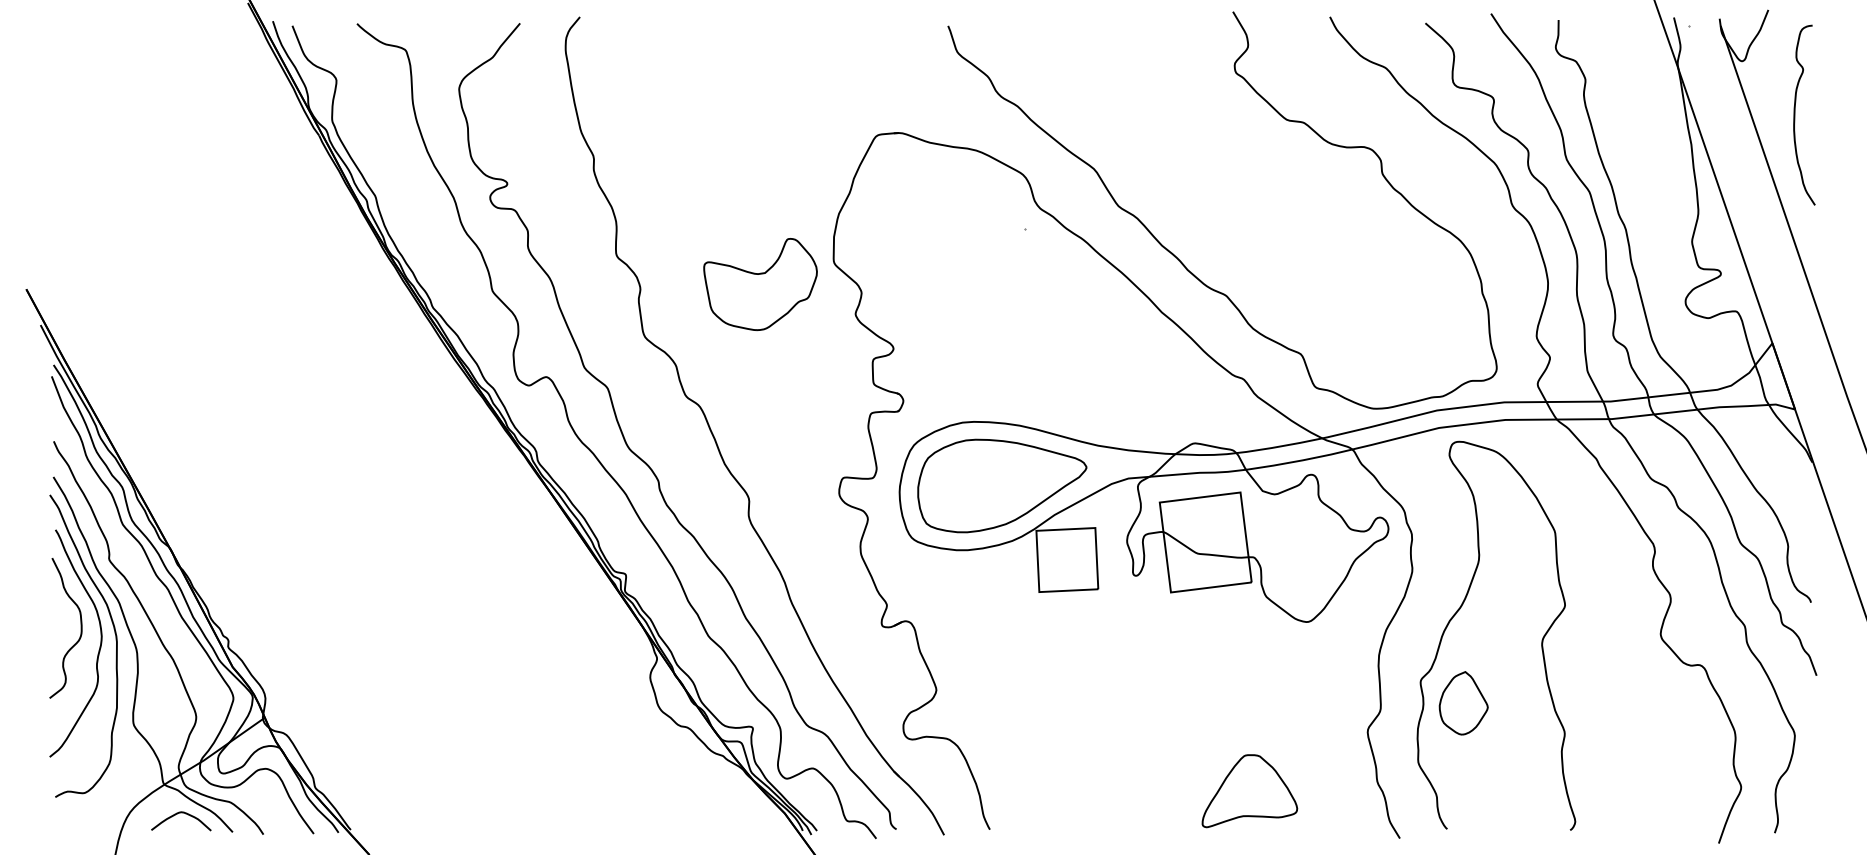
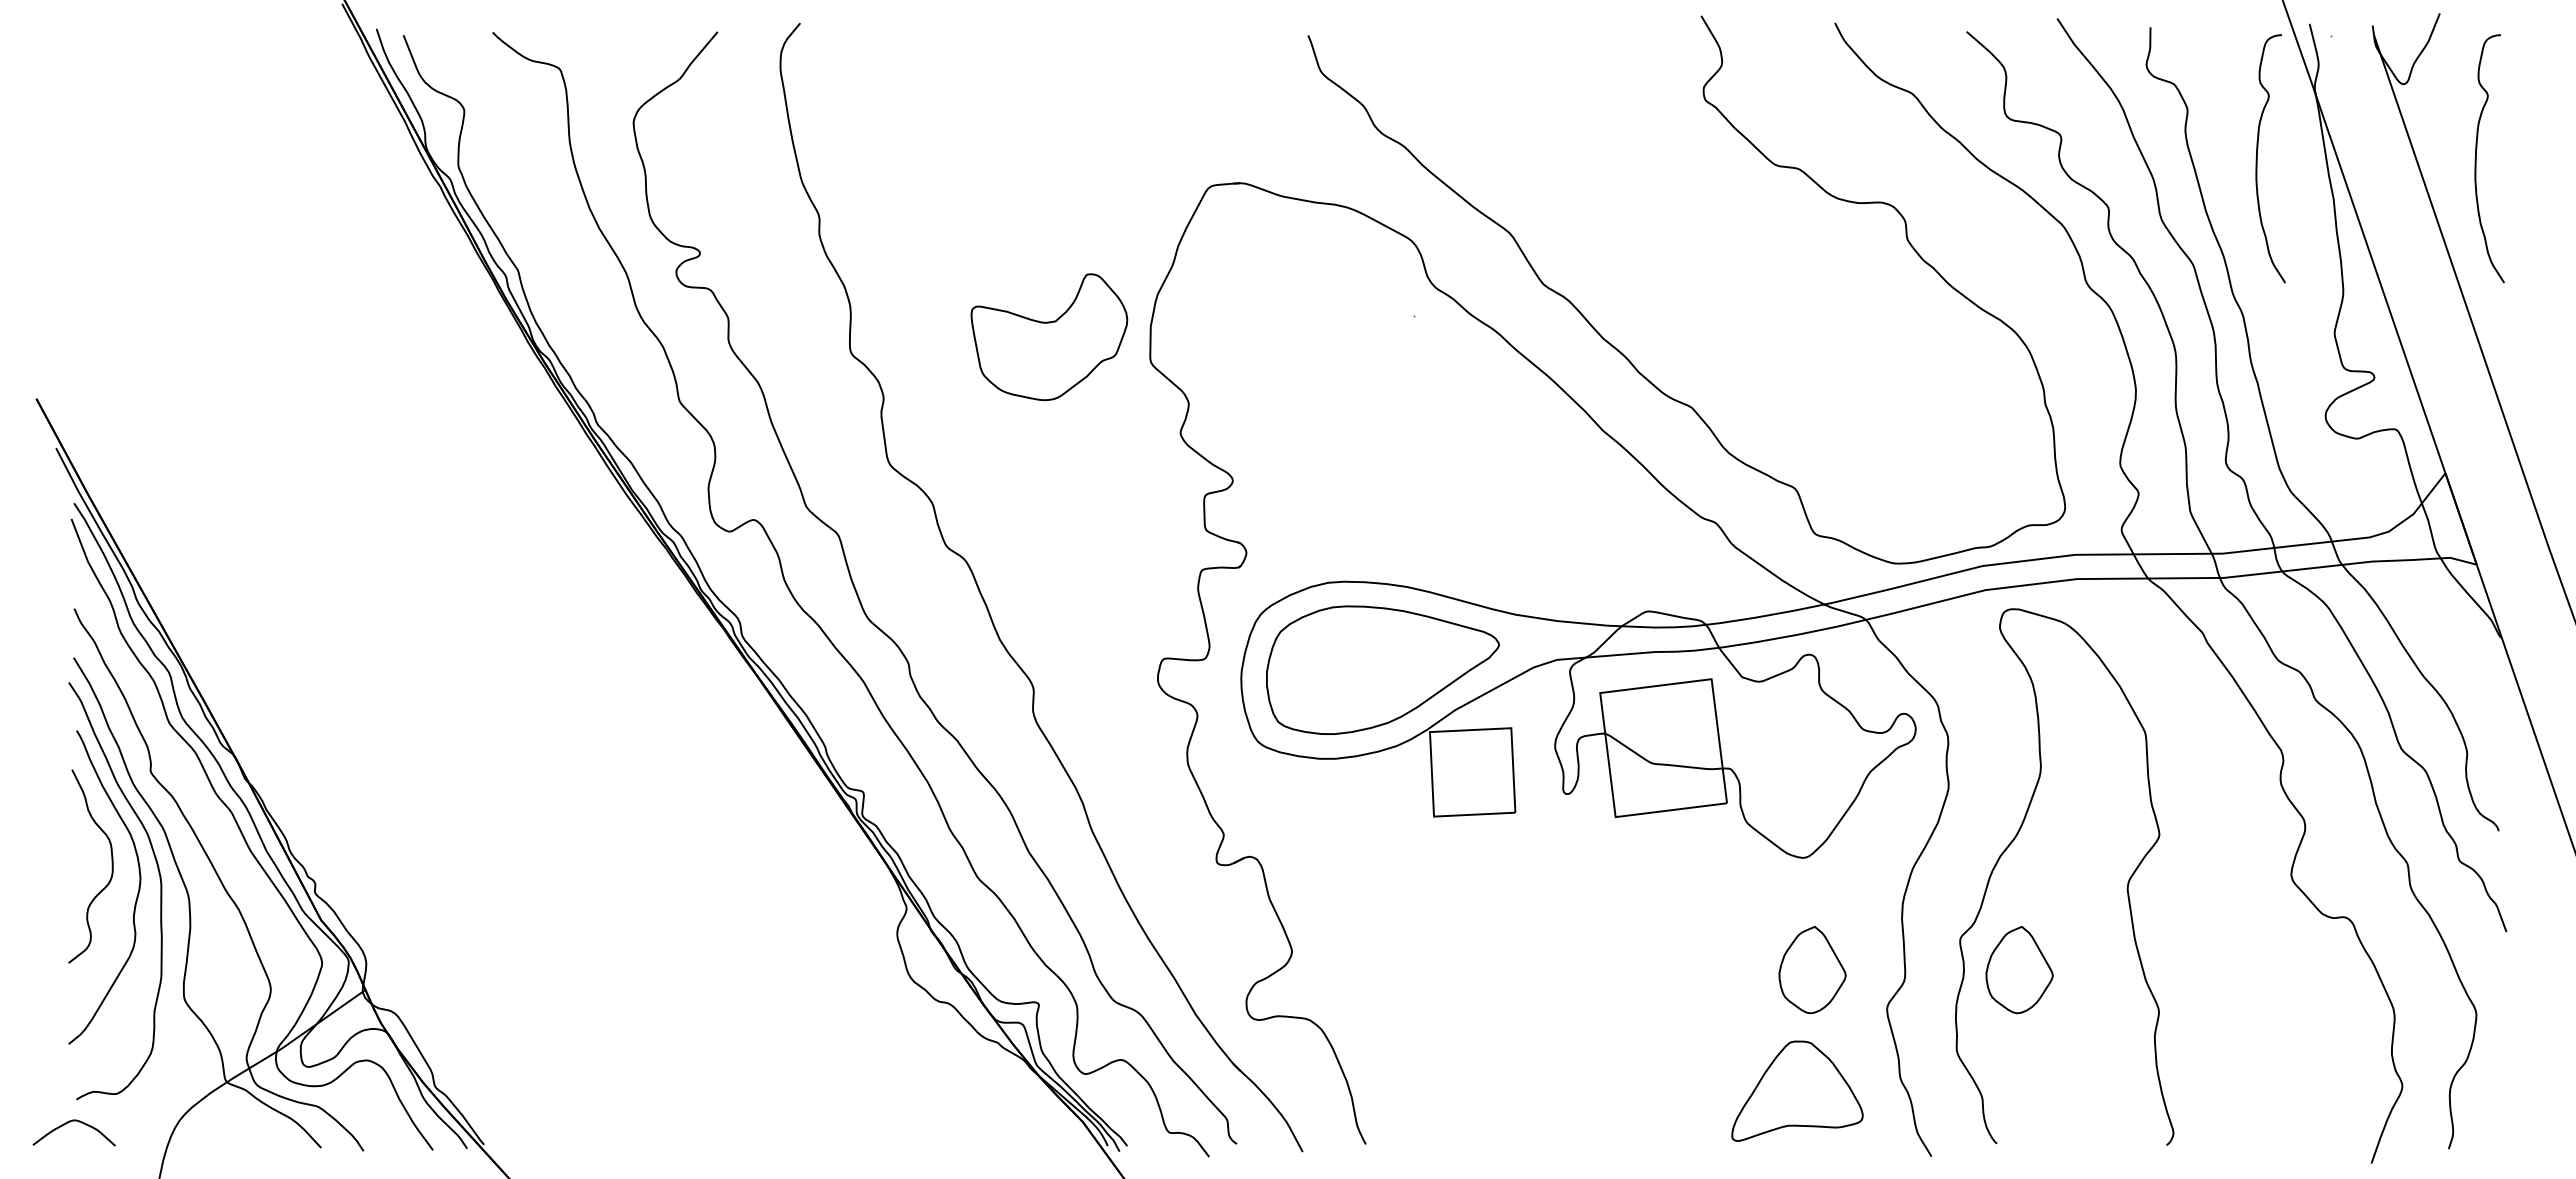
curve: (1636, 115) -> (2257, 158), added
part: (760, 284) -> (1049, 337), moved
part: (1313, 703) -> (1812, 970), added
part: (1249, 790) -> (1797, 1090), moved
curve: (177, 814) -> (68, 1123), moved

